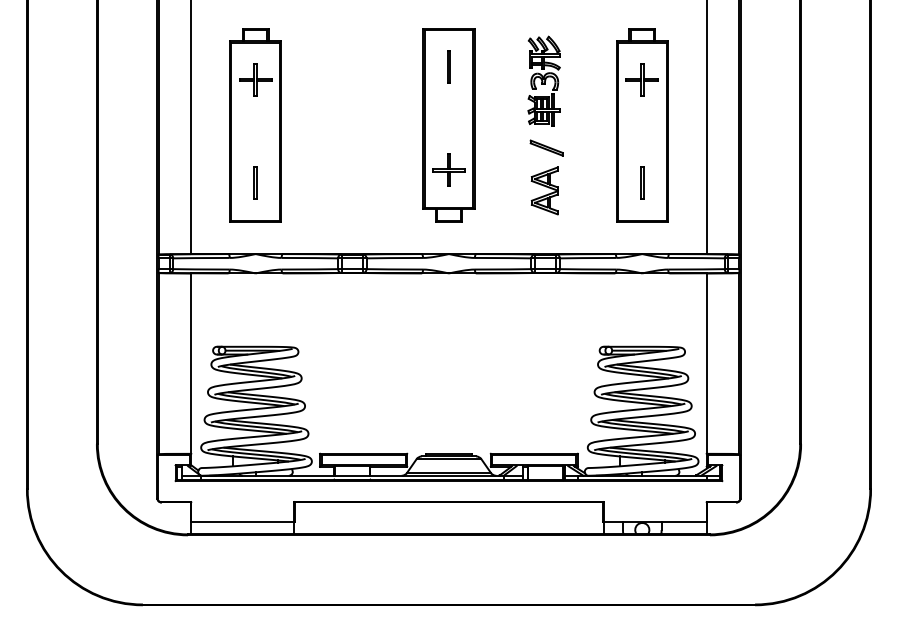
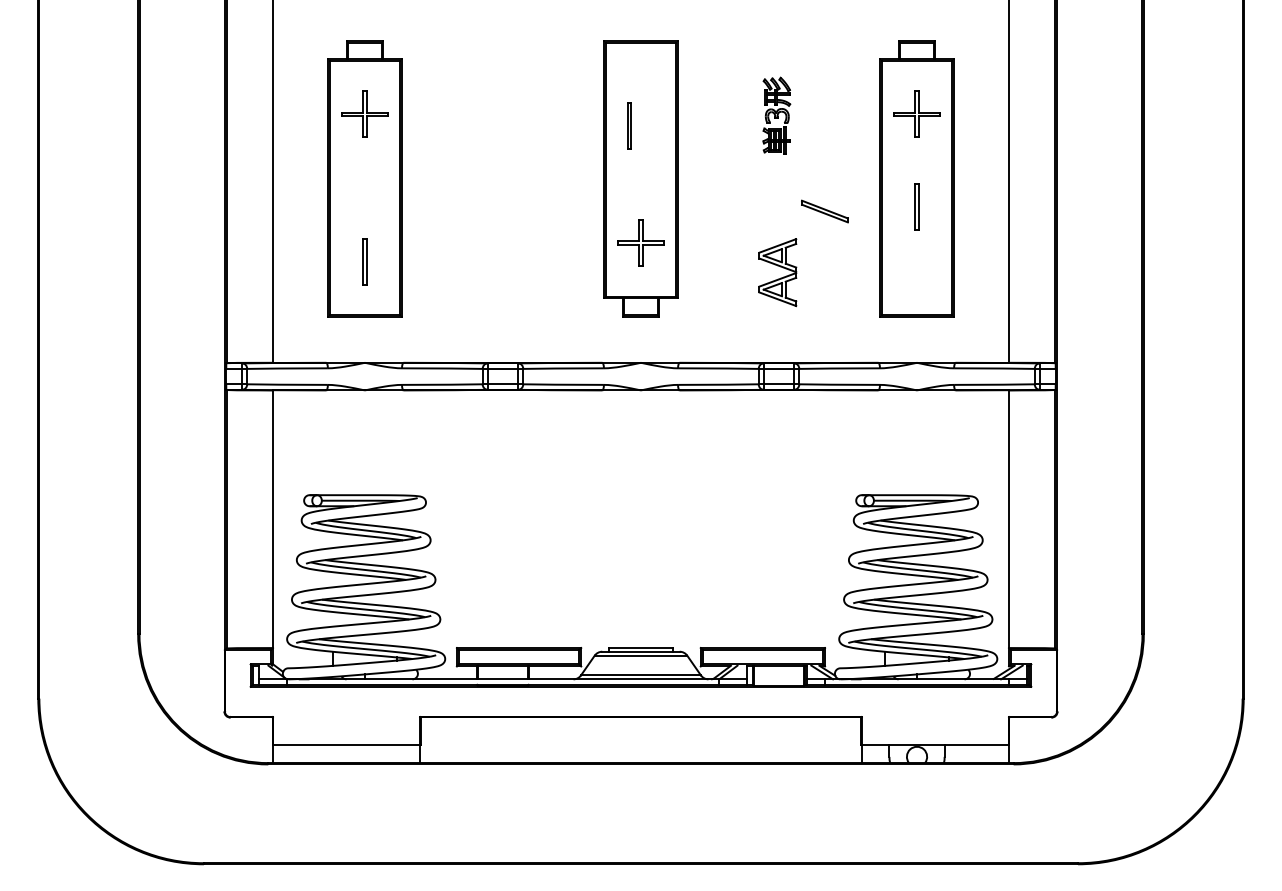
line: (448, 66) -> (628, 124), moved
part: (543, 80) -> (775, 114), size x0.6
part: (546, 147) -> (824, 210), moved
line: (641, 182) -> (915, 206), moved

